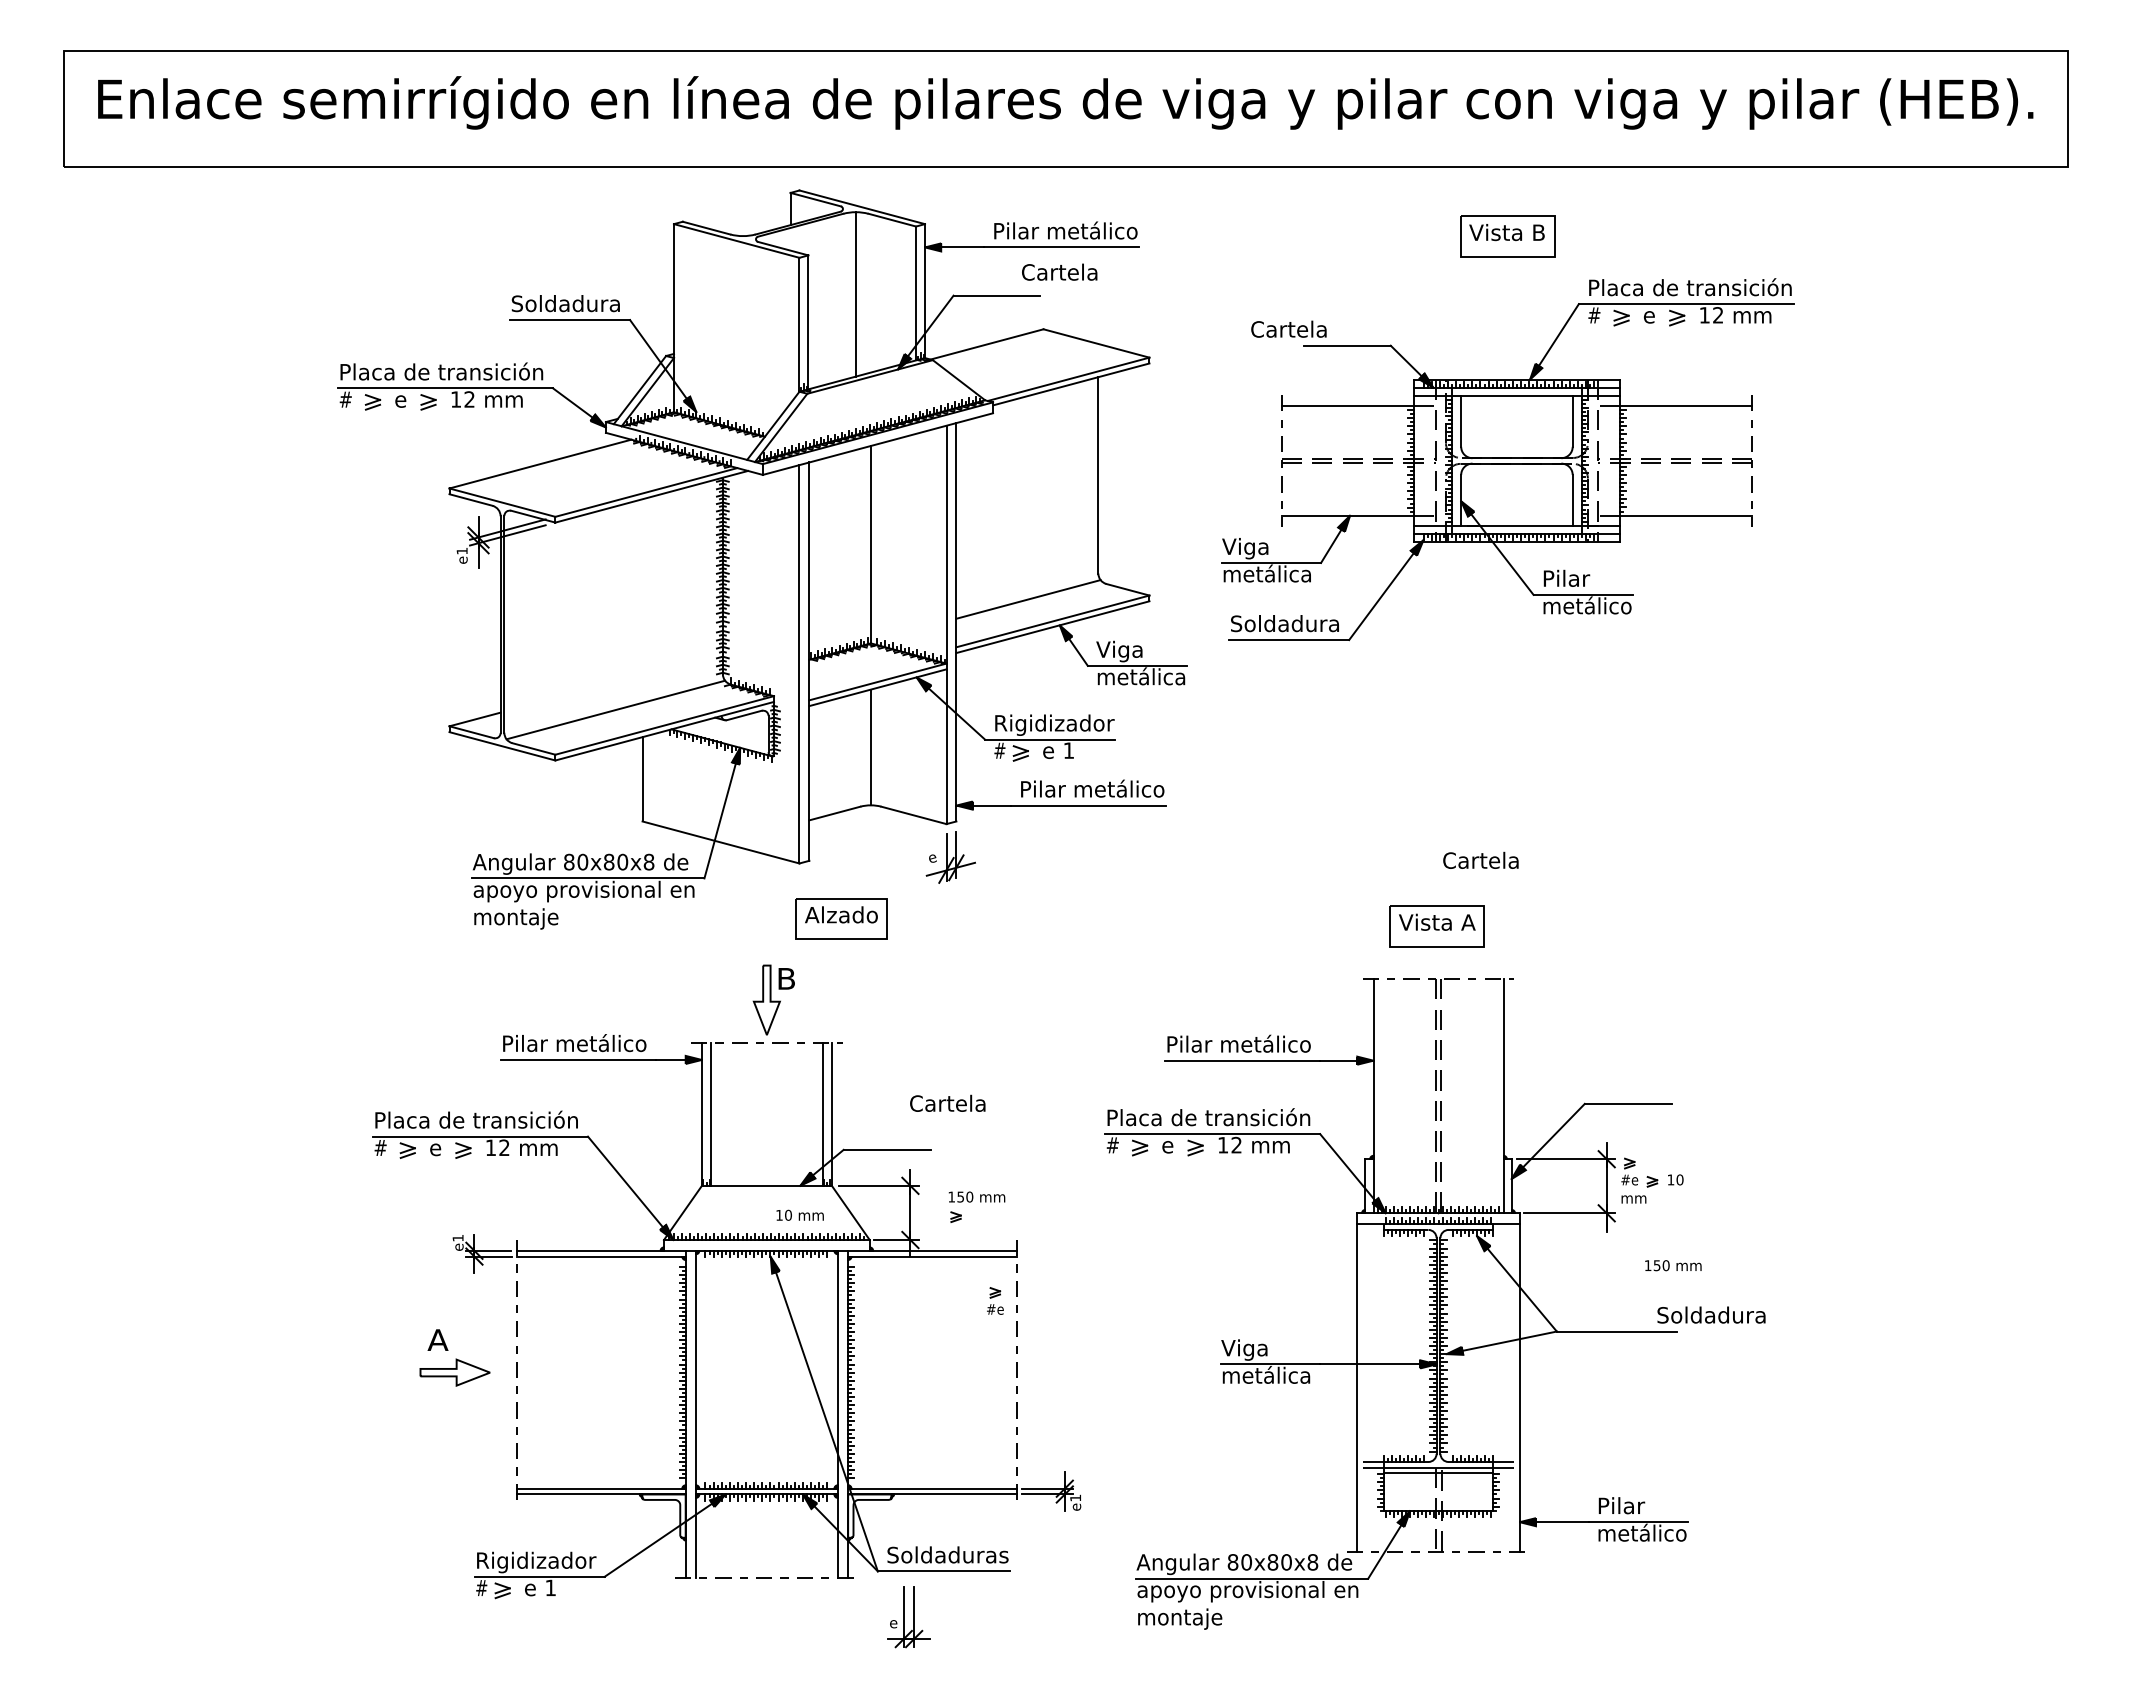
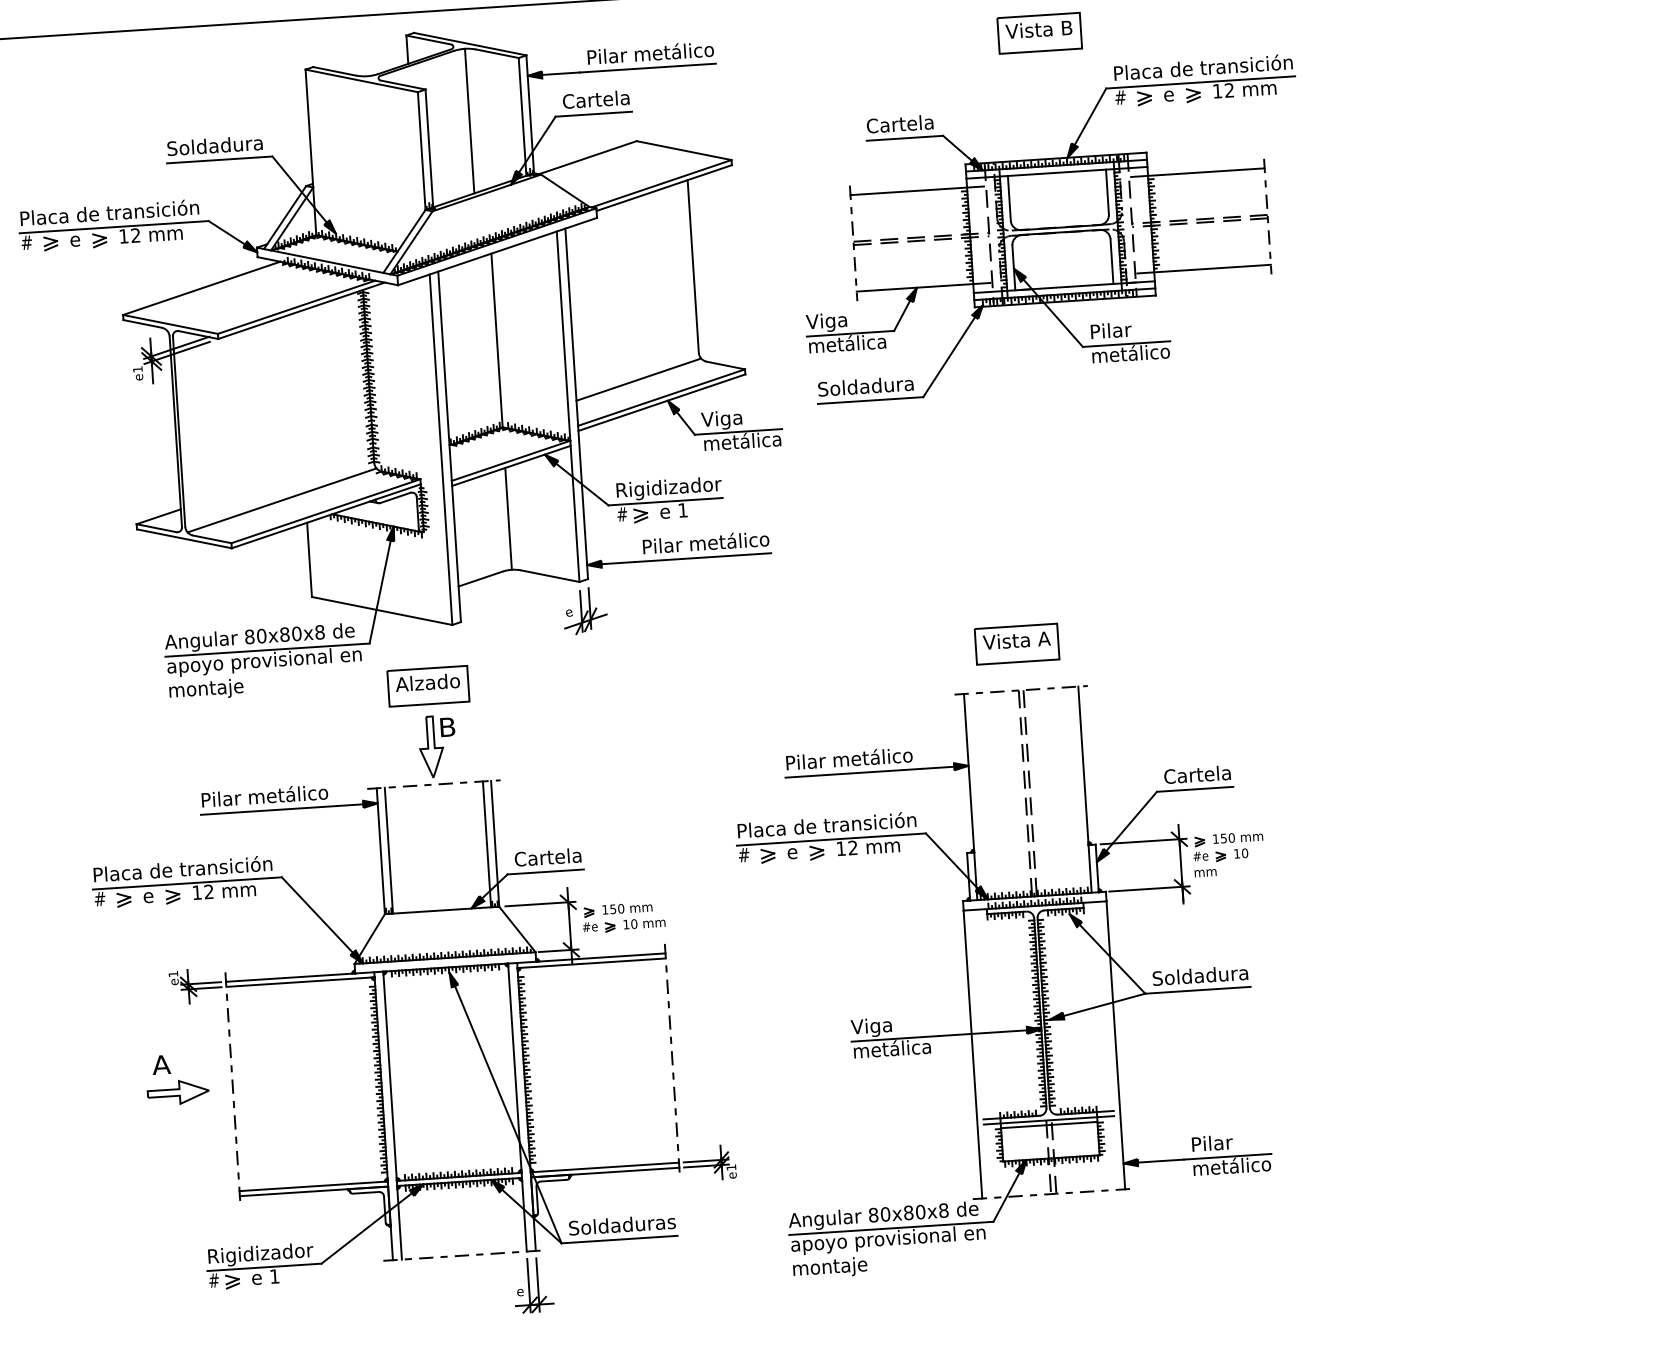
text: (1059, 271) -> (595, 98), moved
text: (1288, 328) -> (899, 123), moved
text: (1480, 859) -> (1197, 773), moved
part: (841, 918) -> (428, 685), moved
text: (947, 1102) -> (547, 856), moved
text: (799, 1214) -> (643, 922), moved
text: (1673, 1265) -> (1238, 837), moved
part: (995, 1300) -> (589, 919), moved
text: (1711, 1314) -> (1200, 975), moved
part: (908, 1617) -> (533, 1285), moved

